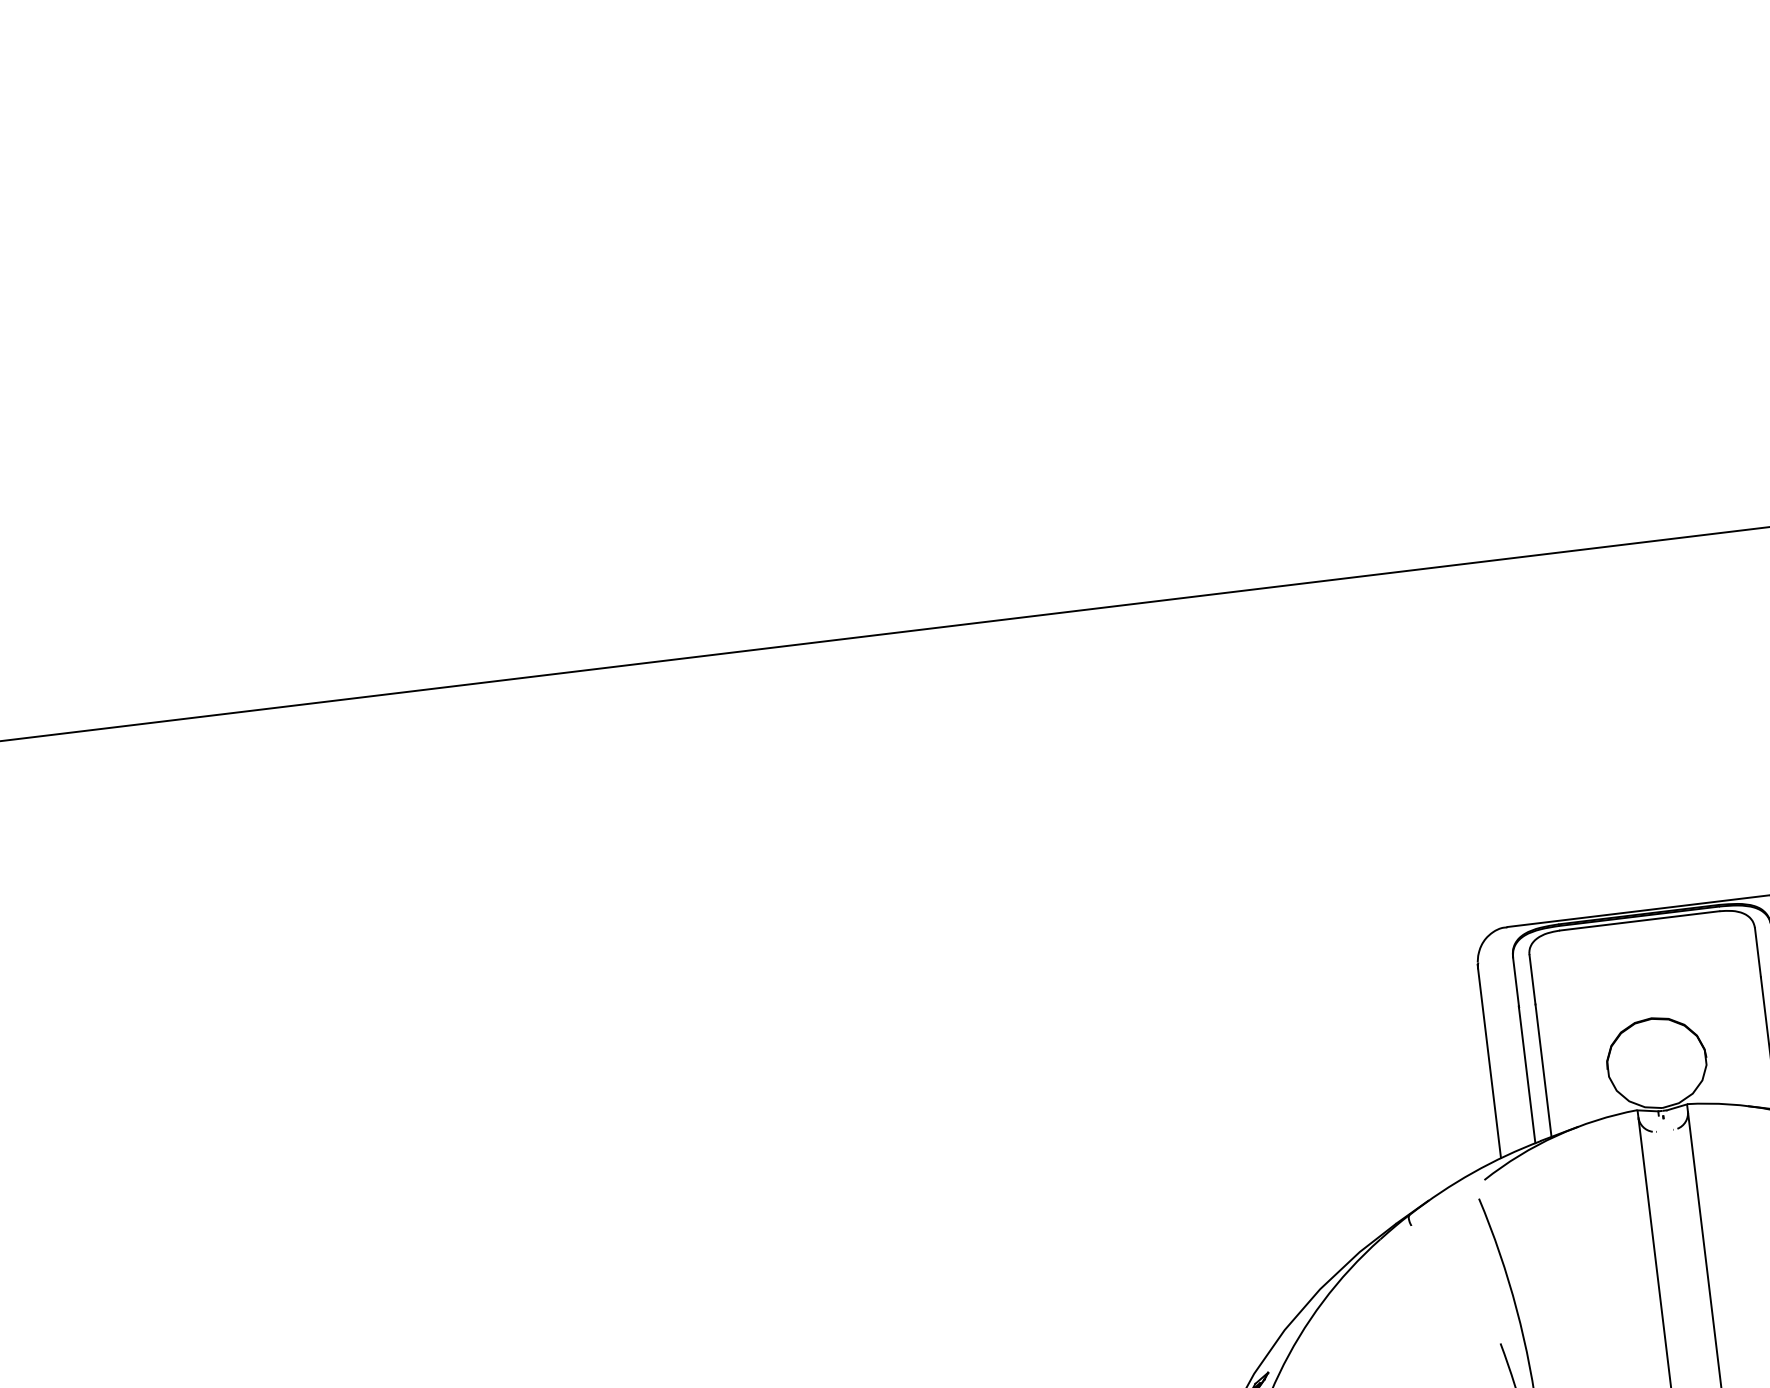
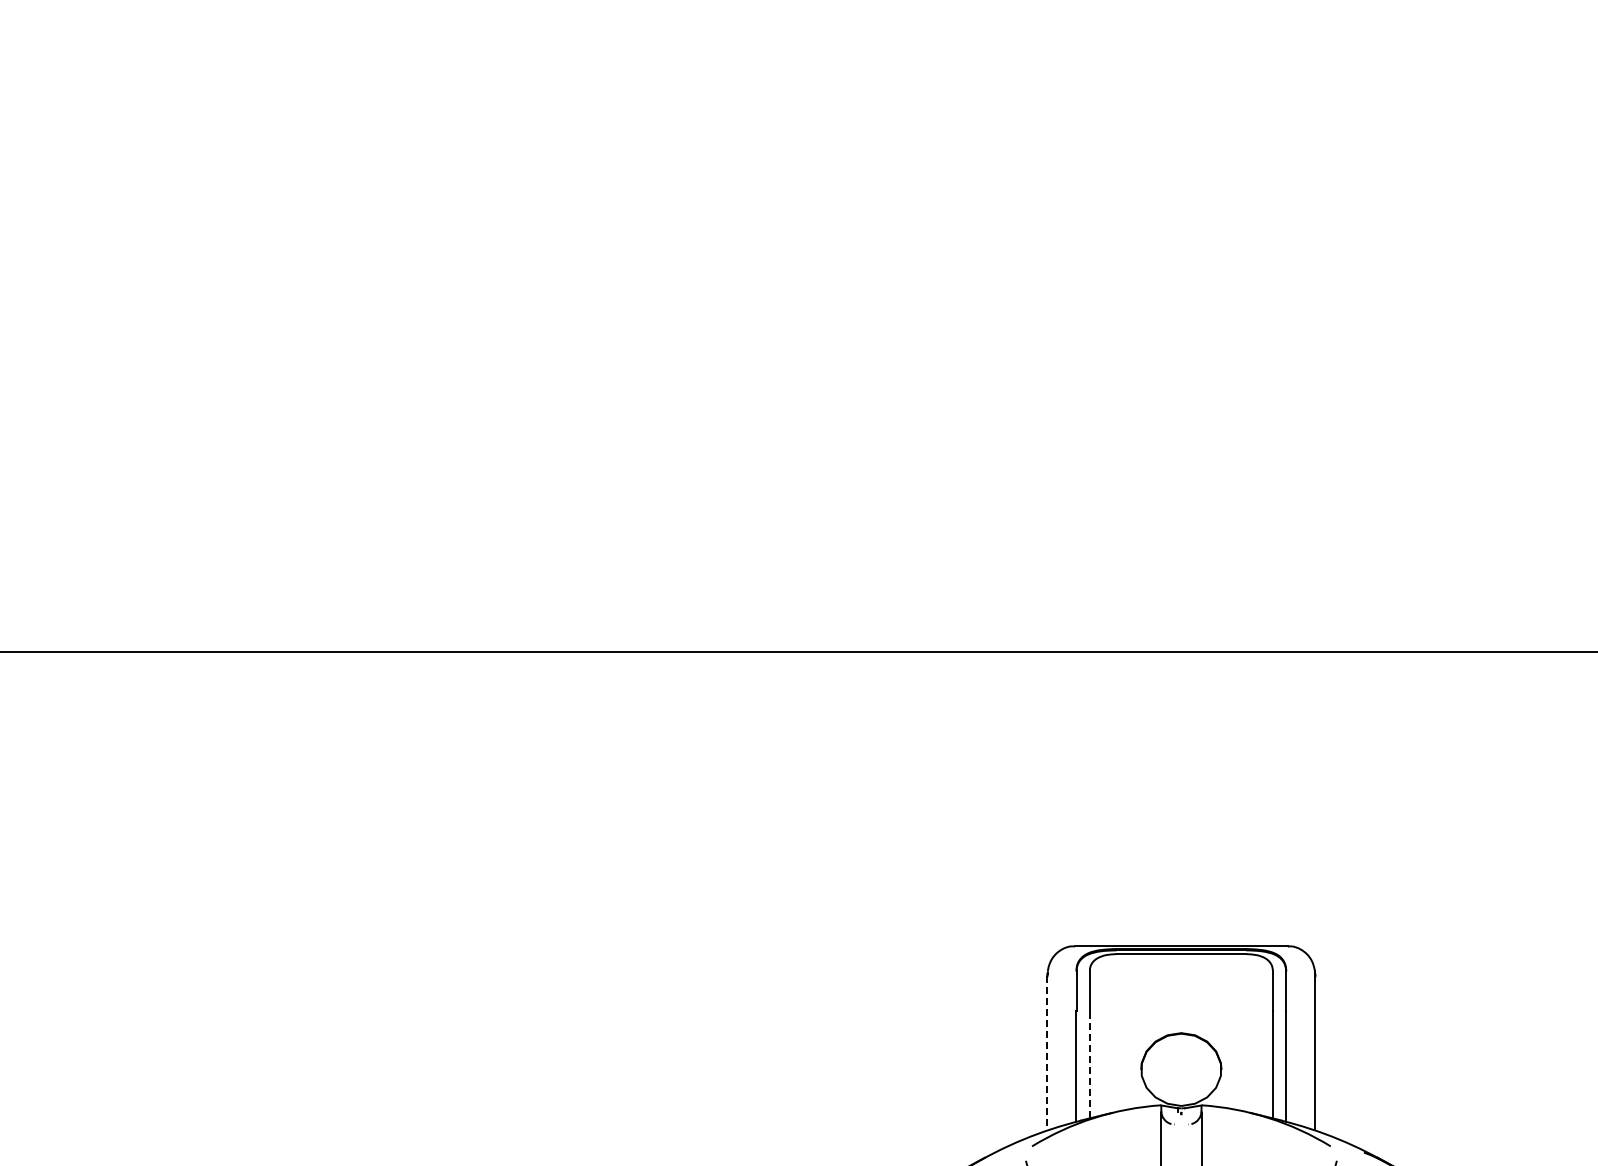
line: (1489, 1063) -> (1047, 1053), solid -> dashed
line: (1542, 1070) -> (1089, 1064), solid -> dashed

